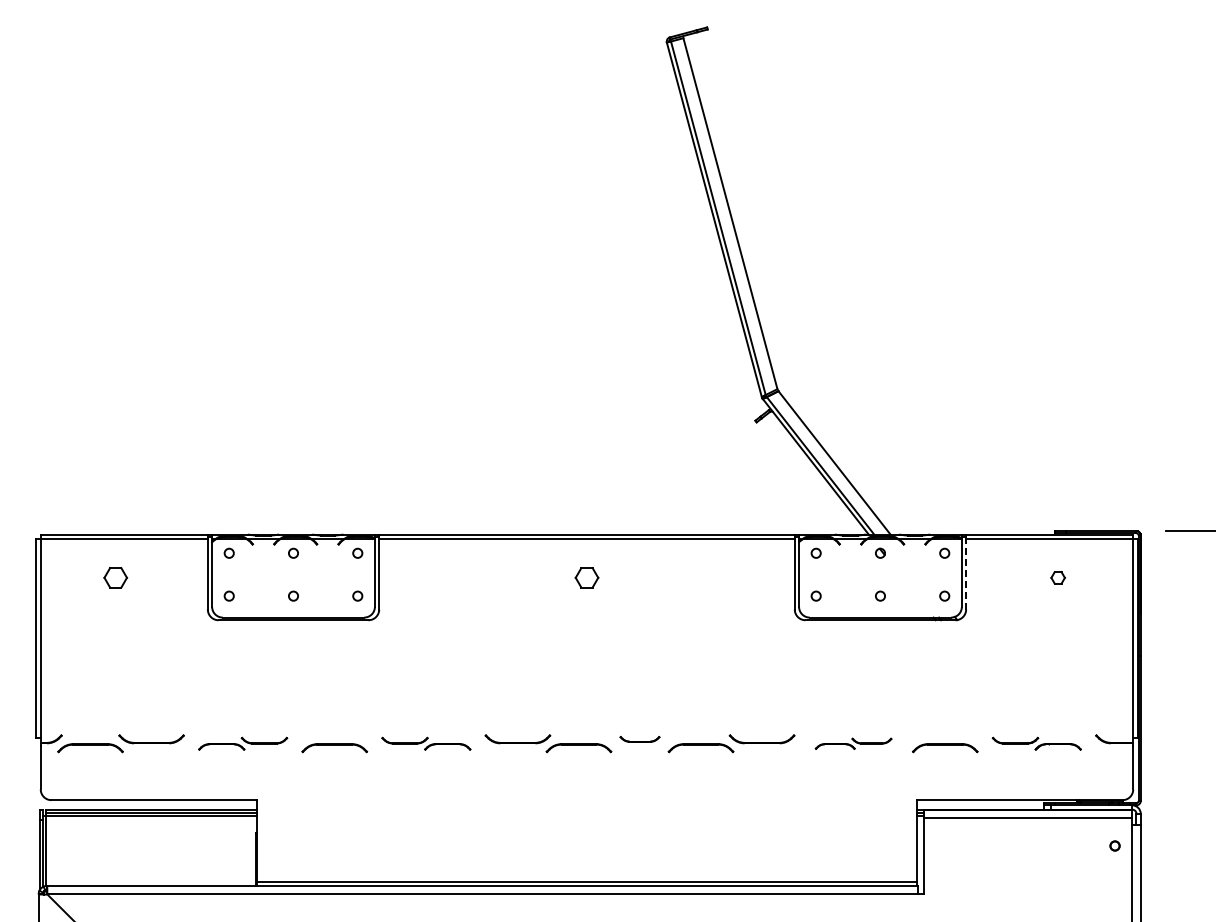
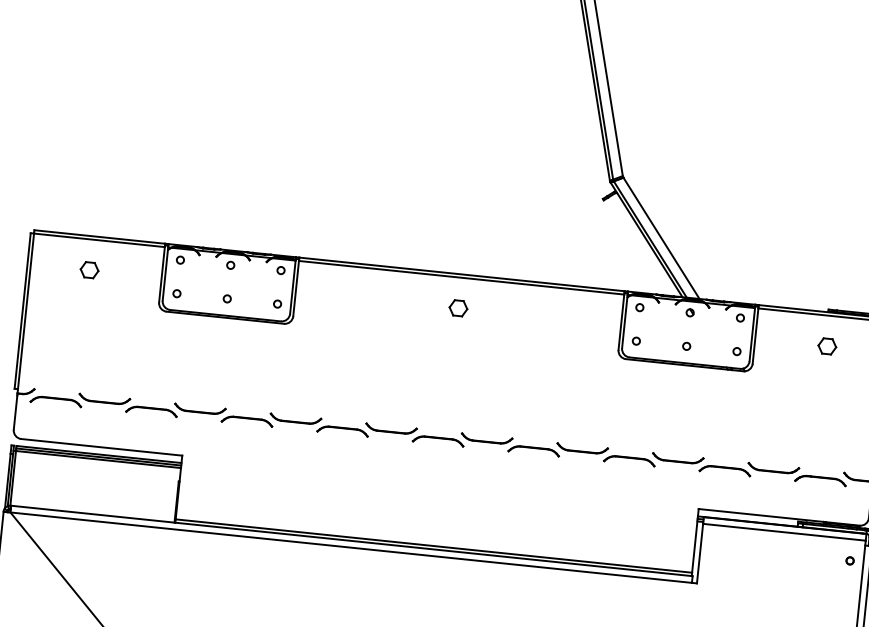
line: (966, 573) -> (755, 335), dashed -> solid
part: (1057, 577) -> (826, 346), size x1.67
part: (639, 739) -> (486, 439), size x1.67
part: (242, 743) -> (175, 410), size x1.43
part: (426, 743) -> (319, 424), size x1.43
part: (853, 743) -> (653, 459), size x1.67
part: (1036, 743) -> (796, 474), size x1.43

